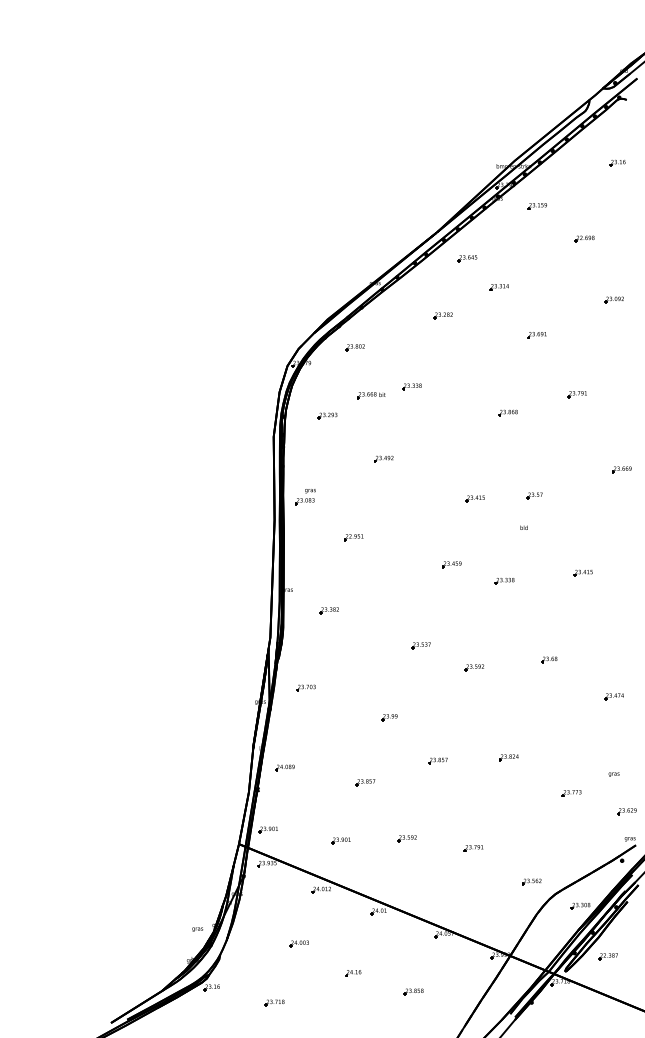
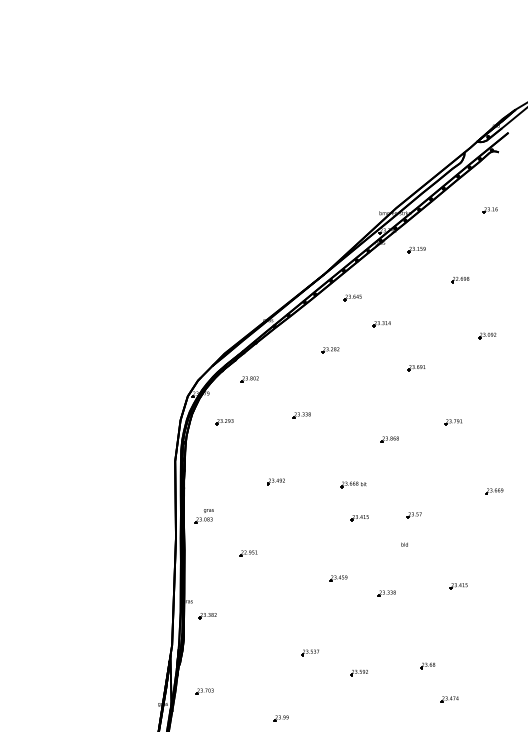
part: (371, 395) -> (353, 484), moved
part: (327, 415) -> (224, 421), moved
part: (328, 610) -> (207, 615), moved
part: (613, 696) -> (449, 699), moved

